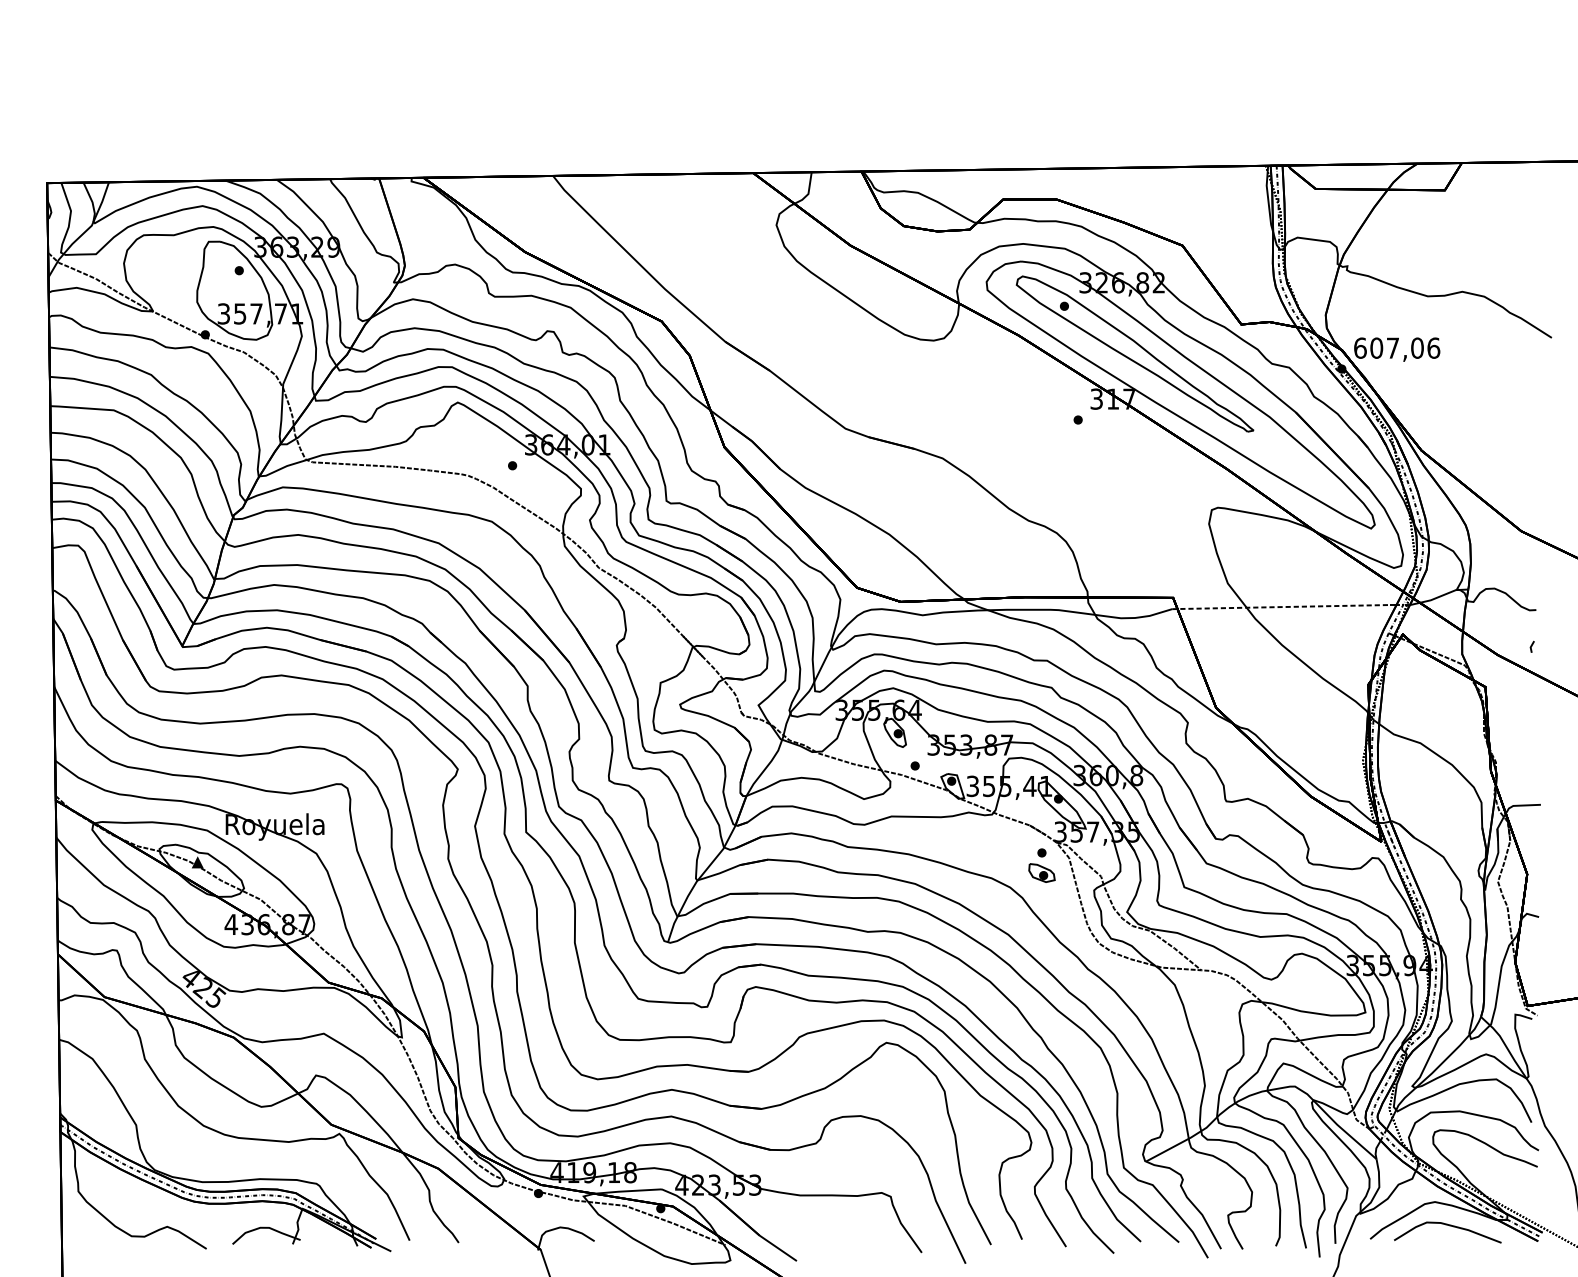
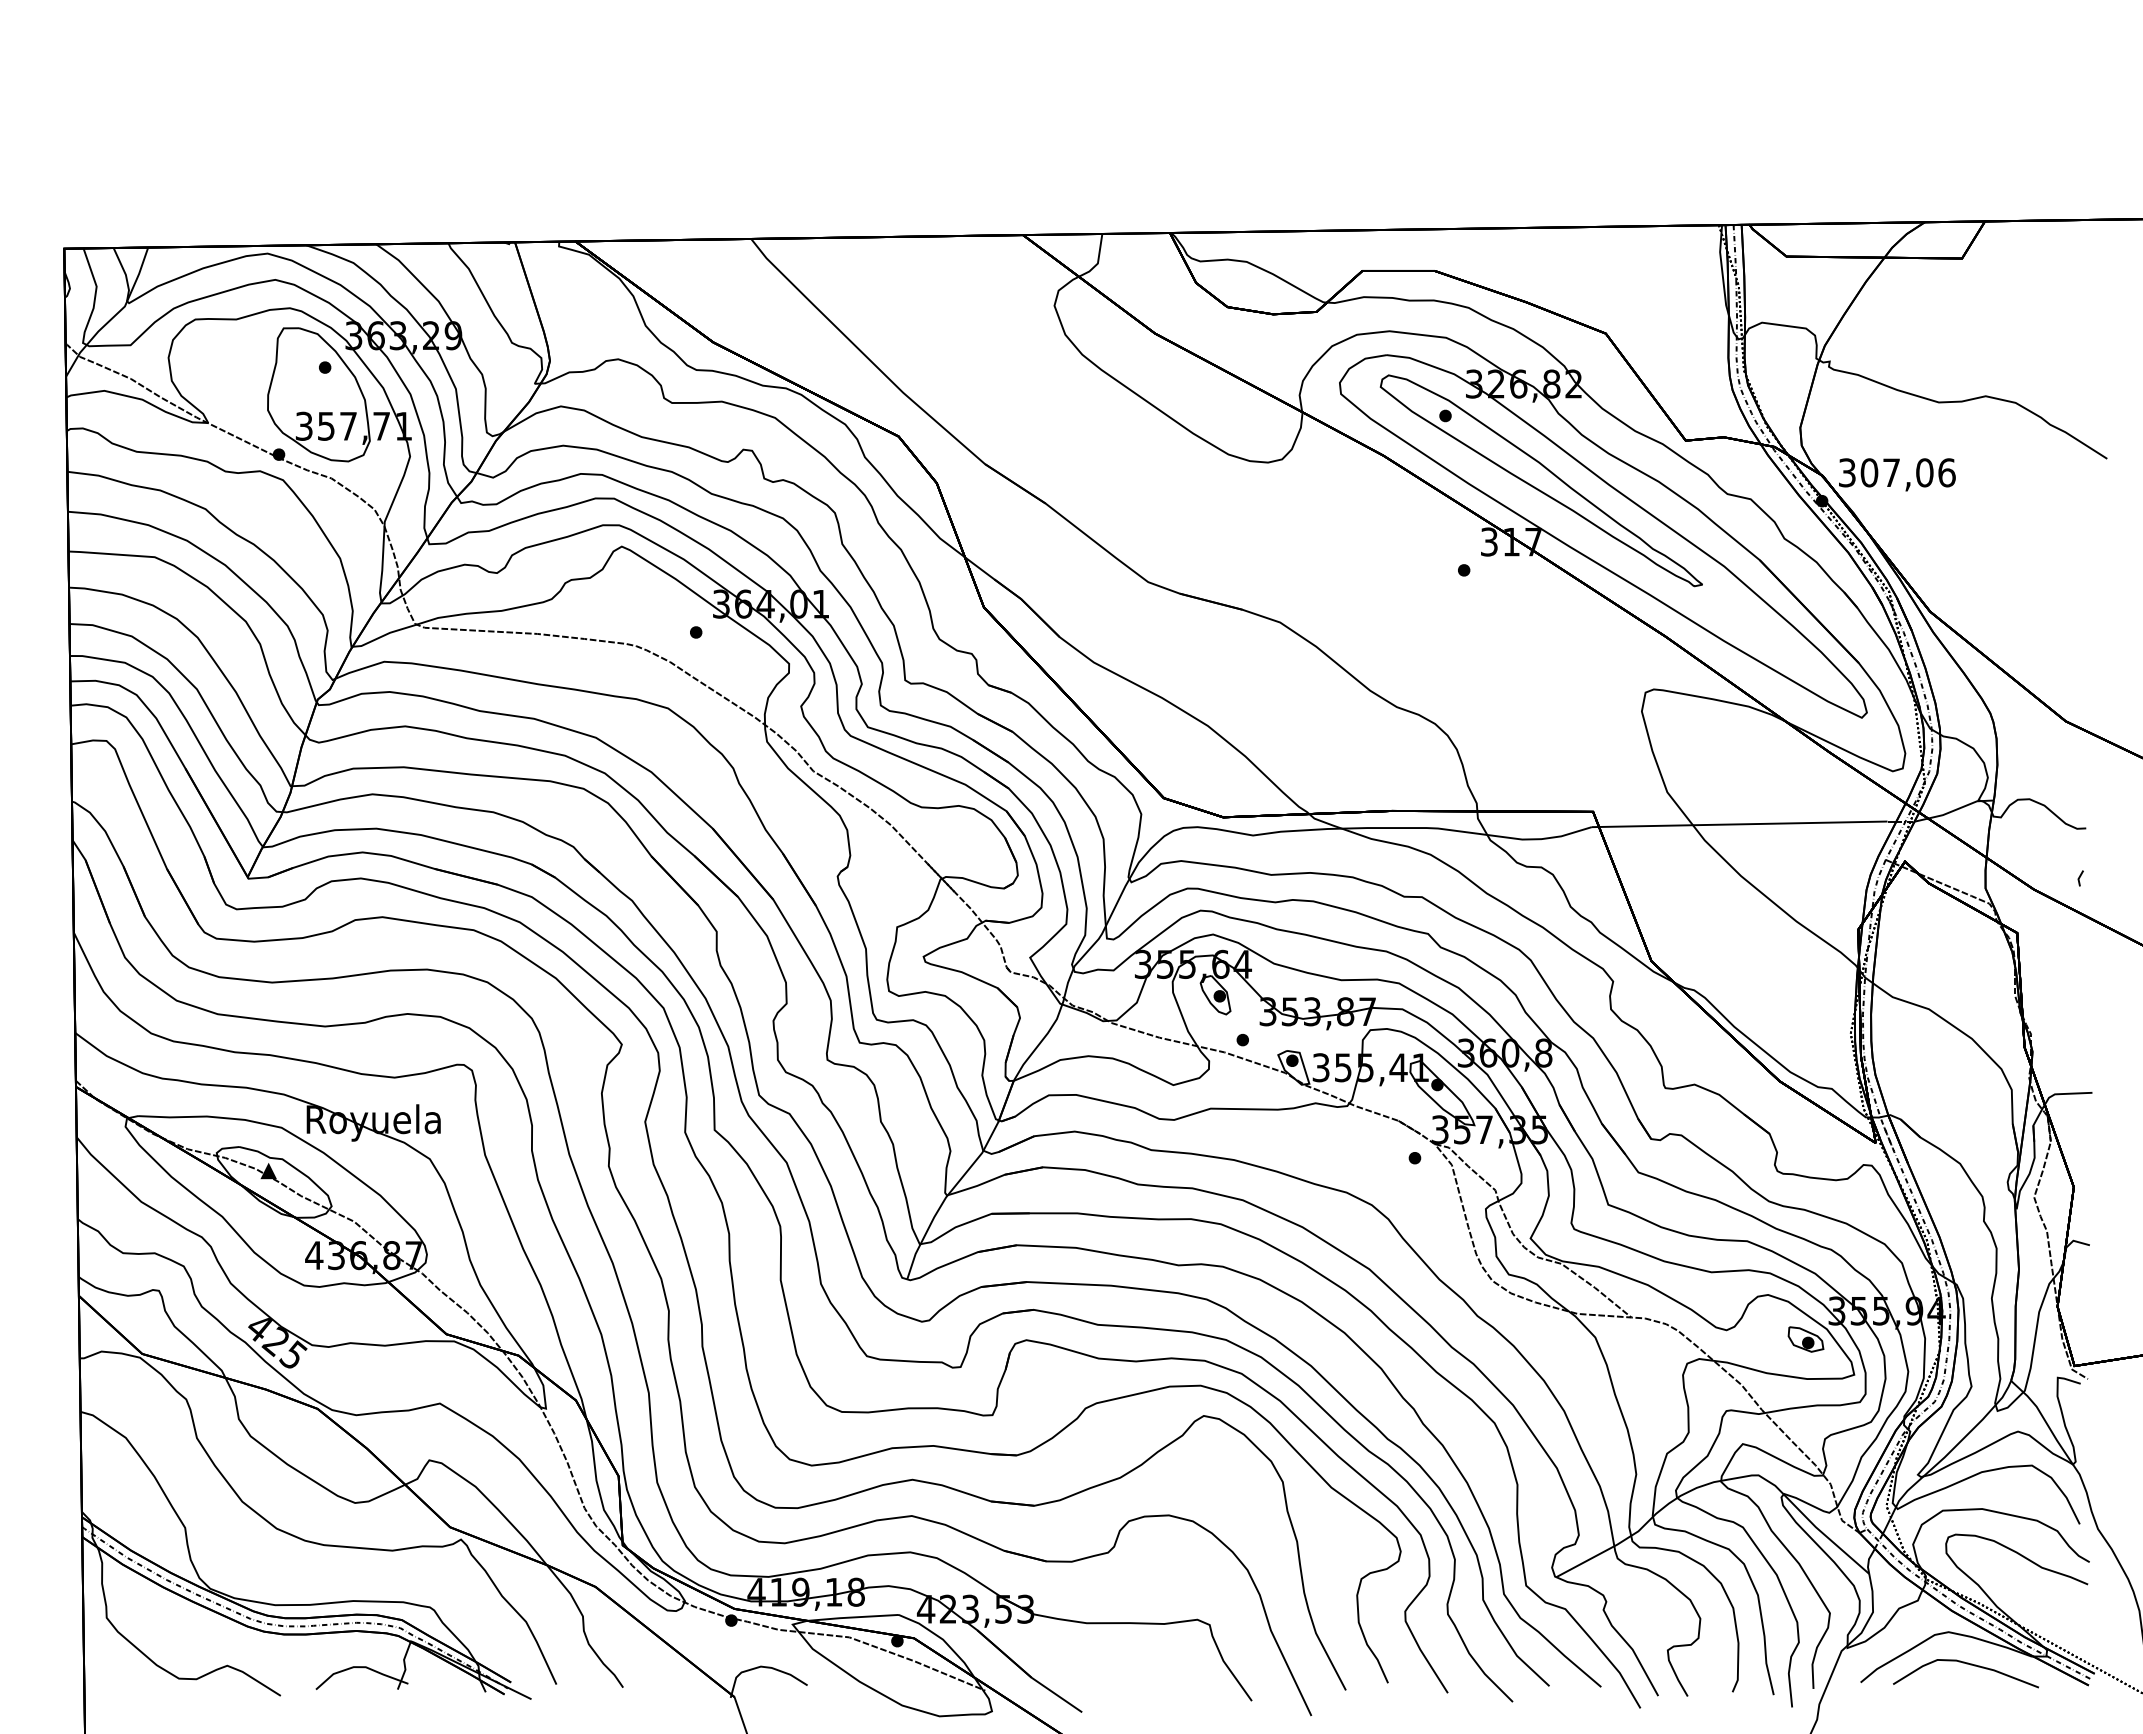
text: (1360, 347) -> (1847, 472), 607,06 -> 307,06
line: (1280, 607) -> (1739, 824), dashed -> solid
part: (1041, 873) -> (1805, 1339), moved

